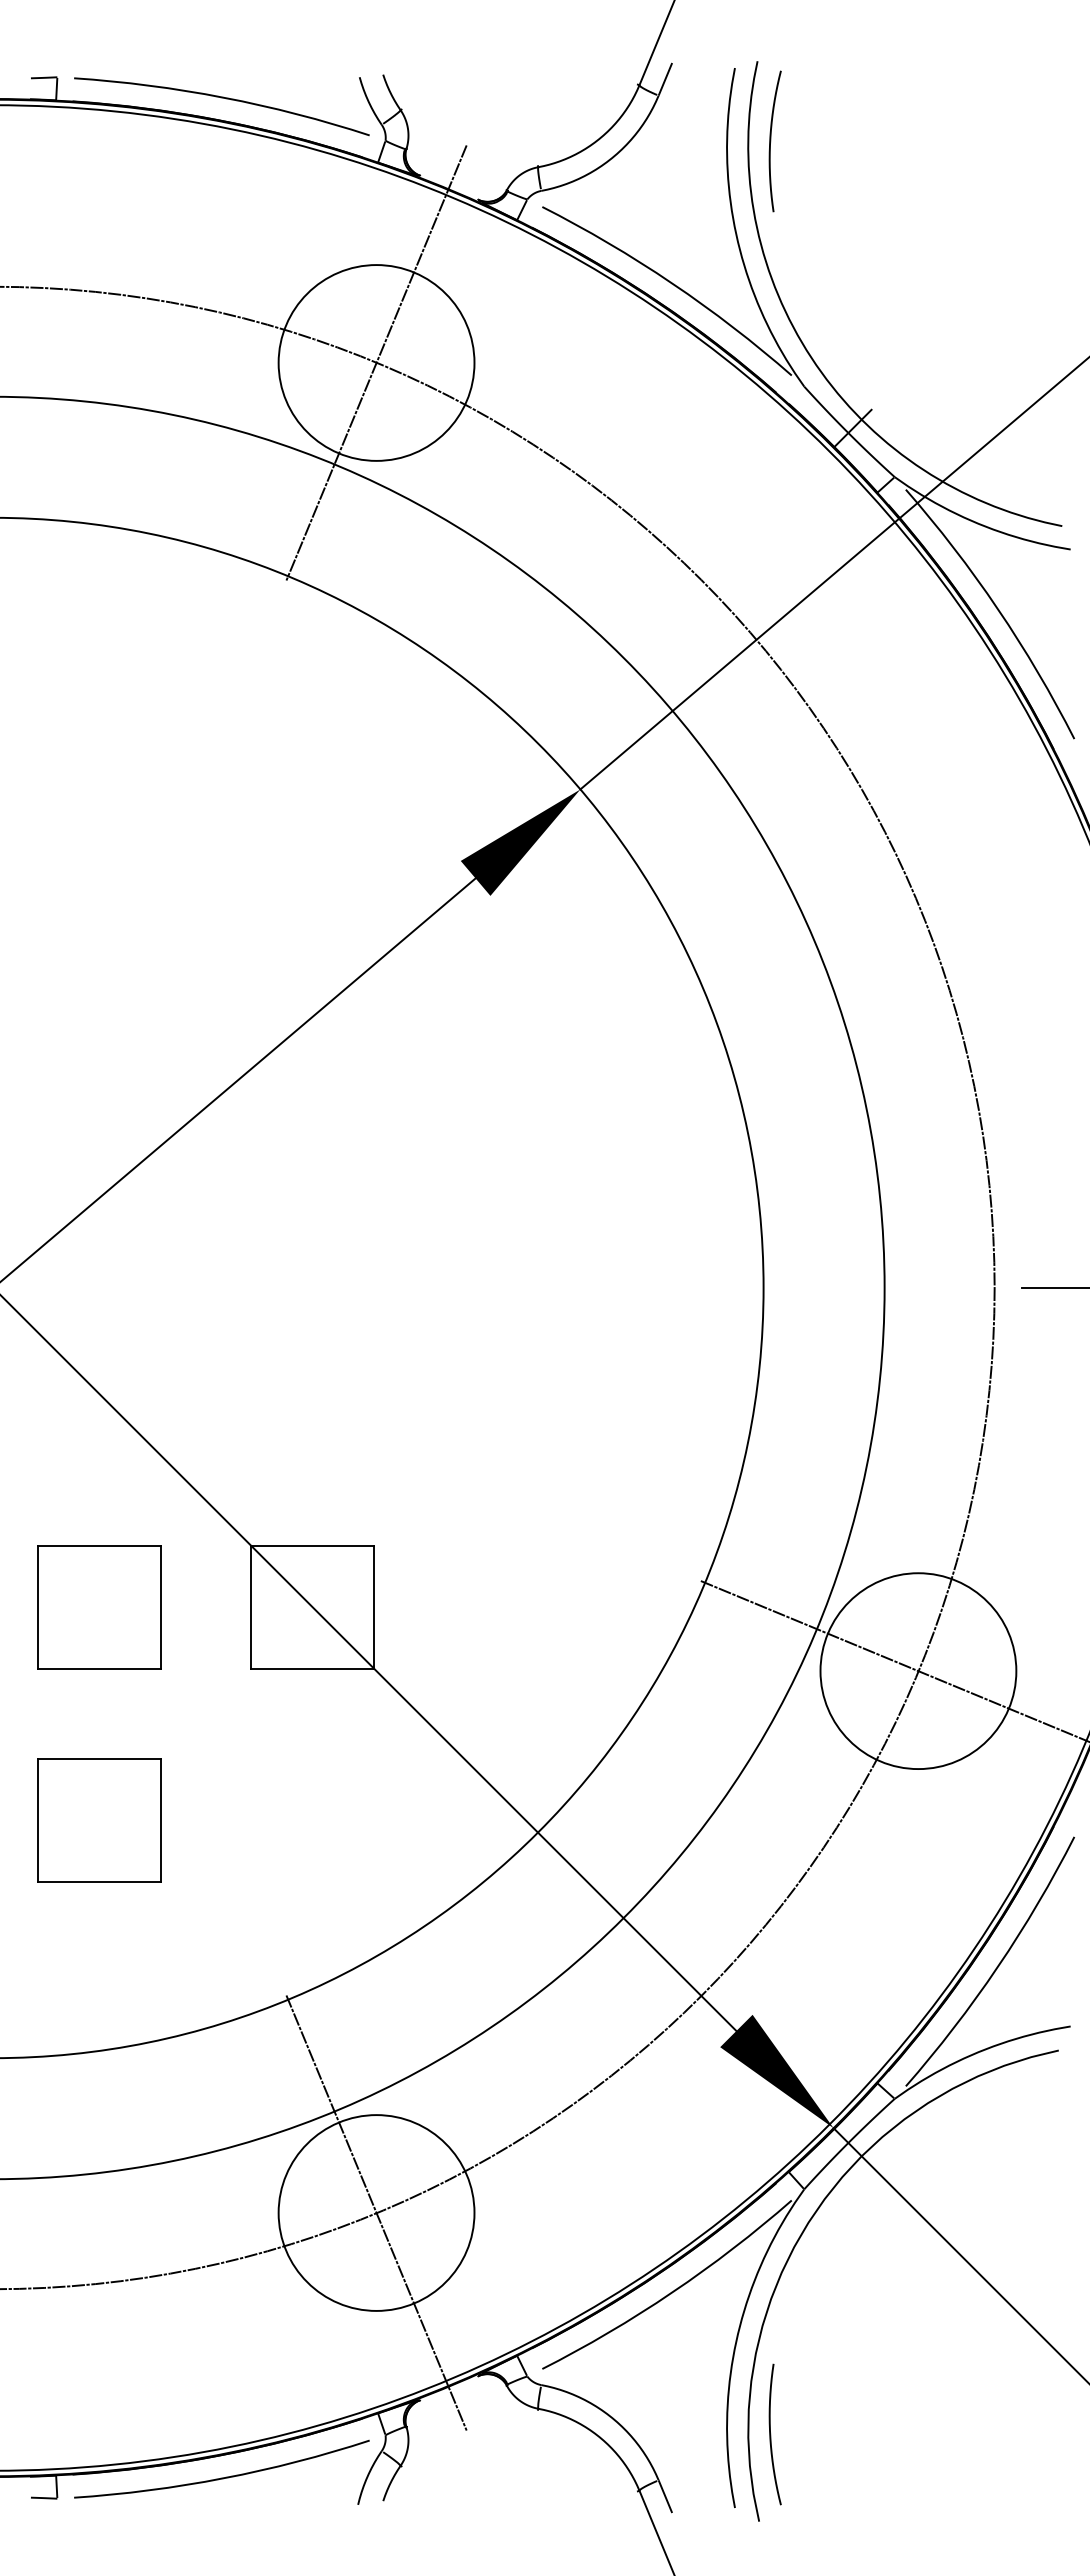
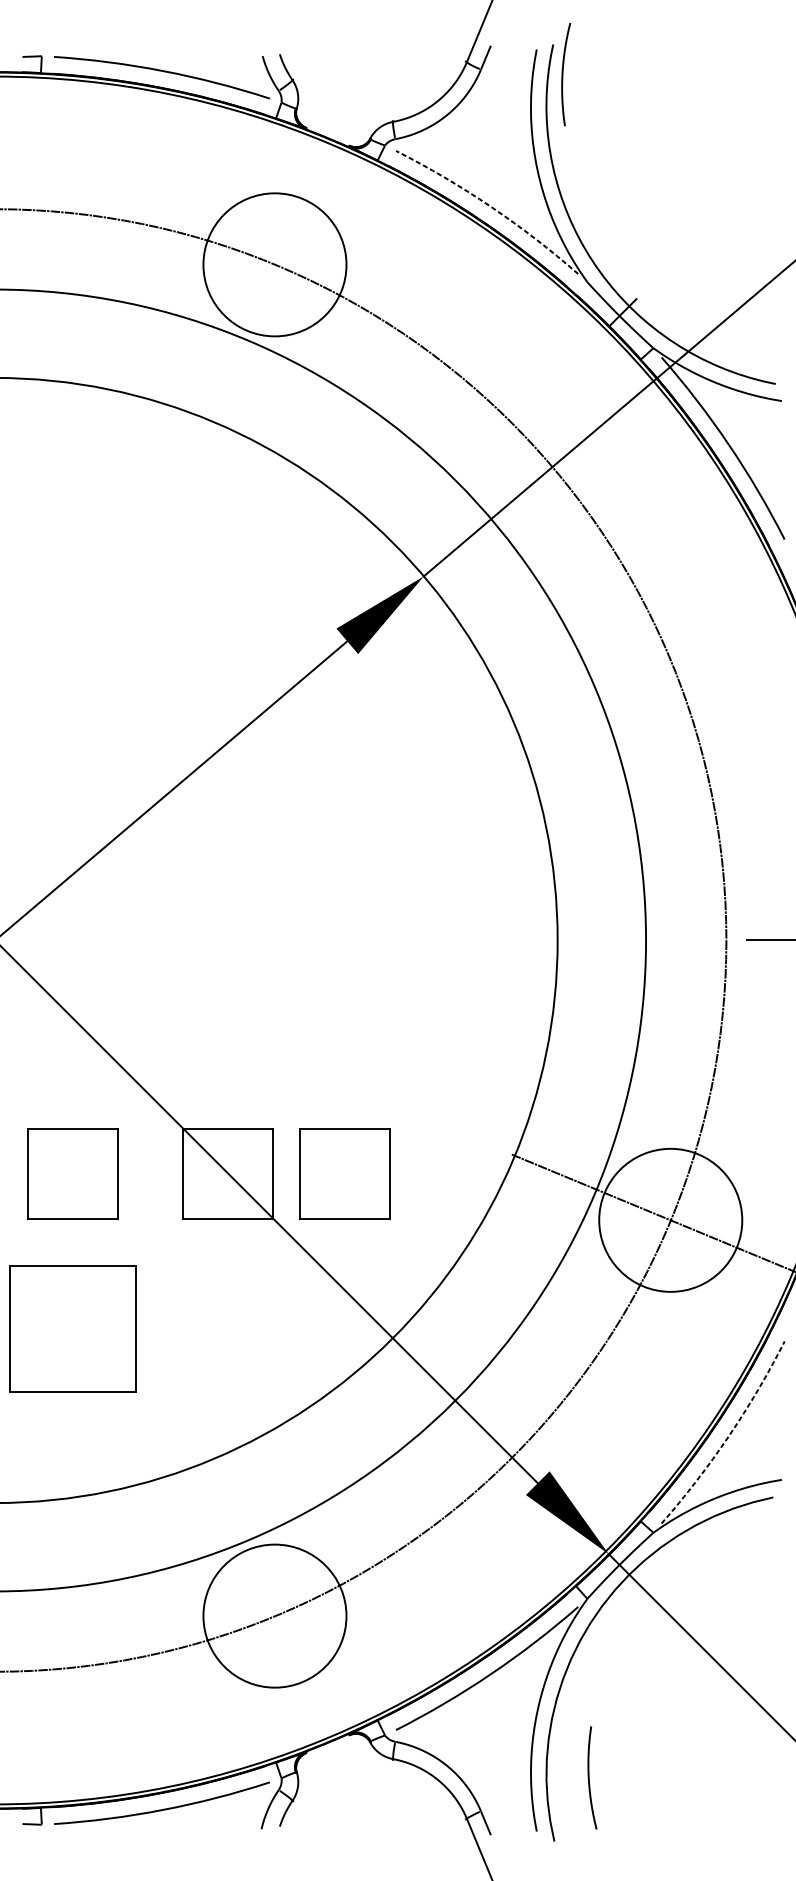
curve: (771, 141) -> (563, 74), moved
arc: (672, 283) -> (491, 206), solid -> dashed
line: (376, 362) -> (274, 264), removed
part: (472, 1607) -> (345, 1173), added
part: (99, 1820) -> (72, 1329), size x1.4
arc: (997, 1966) -> (728, 1436), solid -> dashed
line: (376, 2212) -> (274, 1615), removed
curve: (771, 2434) -> (589, 1777), moved

